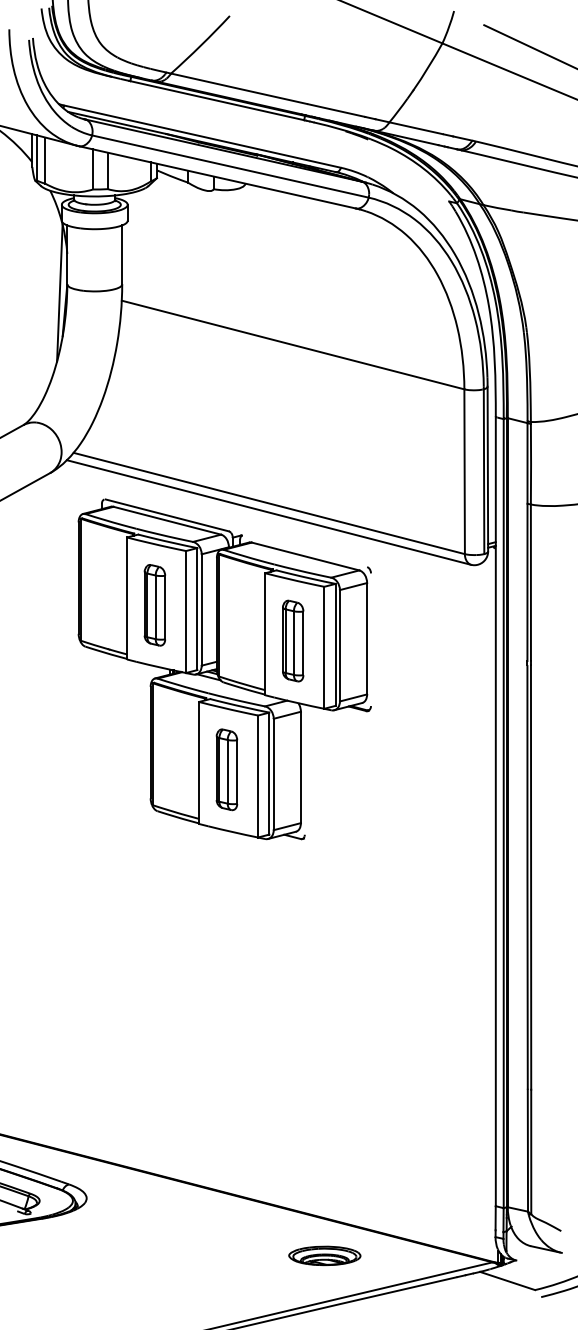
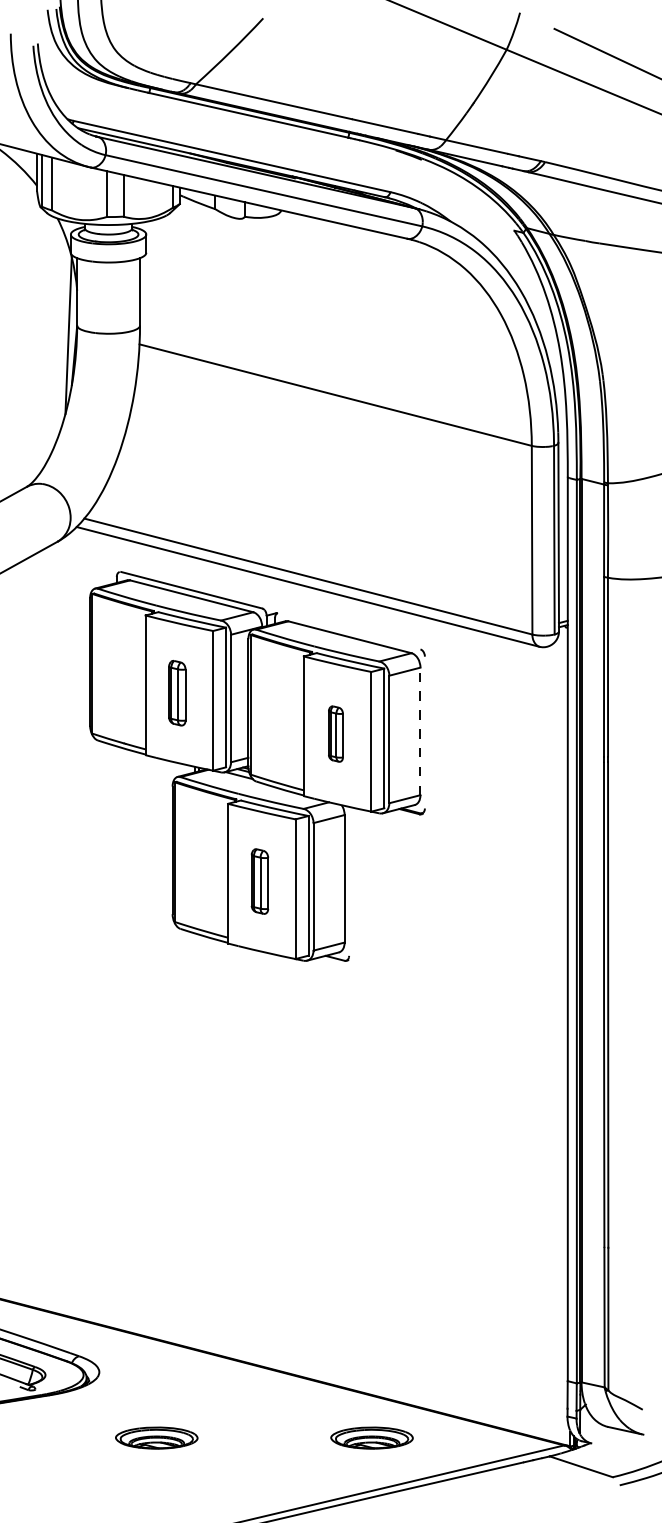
part: (154, 605) -> (176, 693), size x0.7
line: (367, 638) -> (420, 731), solid -> dashed
part: (293, 640) -> (336, 733), size x0.6
part: (226, 769) -> (259, 881), size x0.7
part: (136, 1255) -> (156, 1437), added

